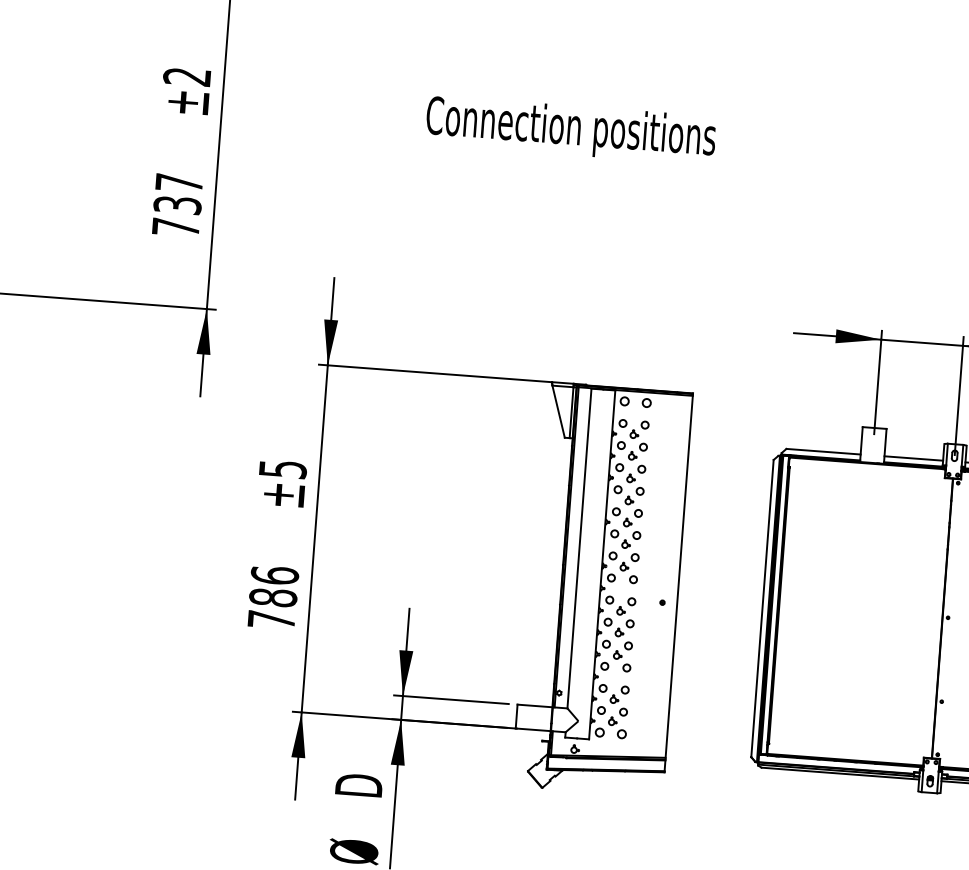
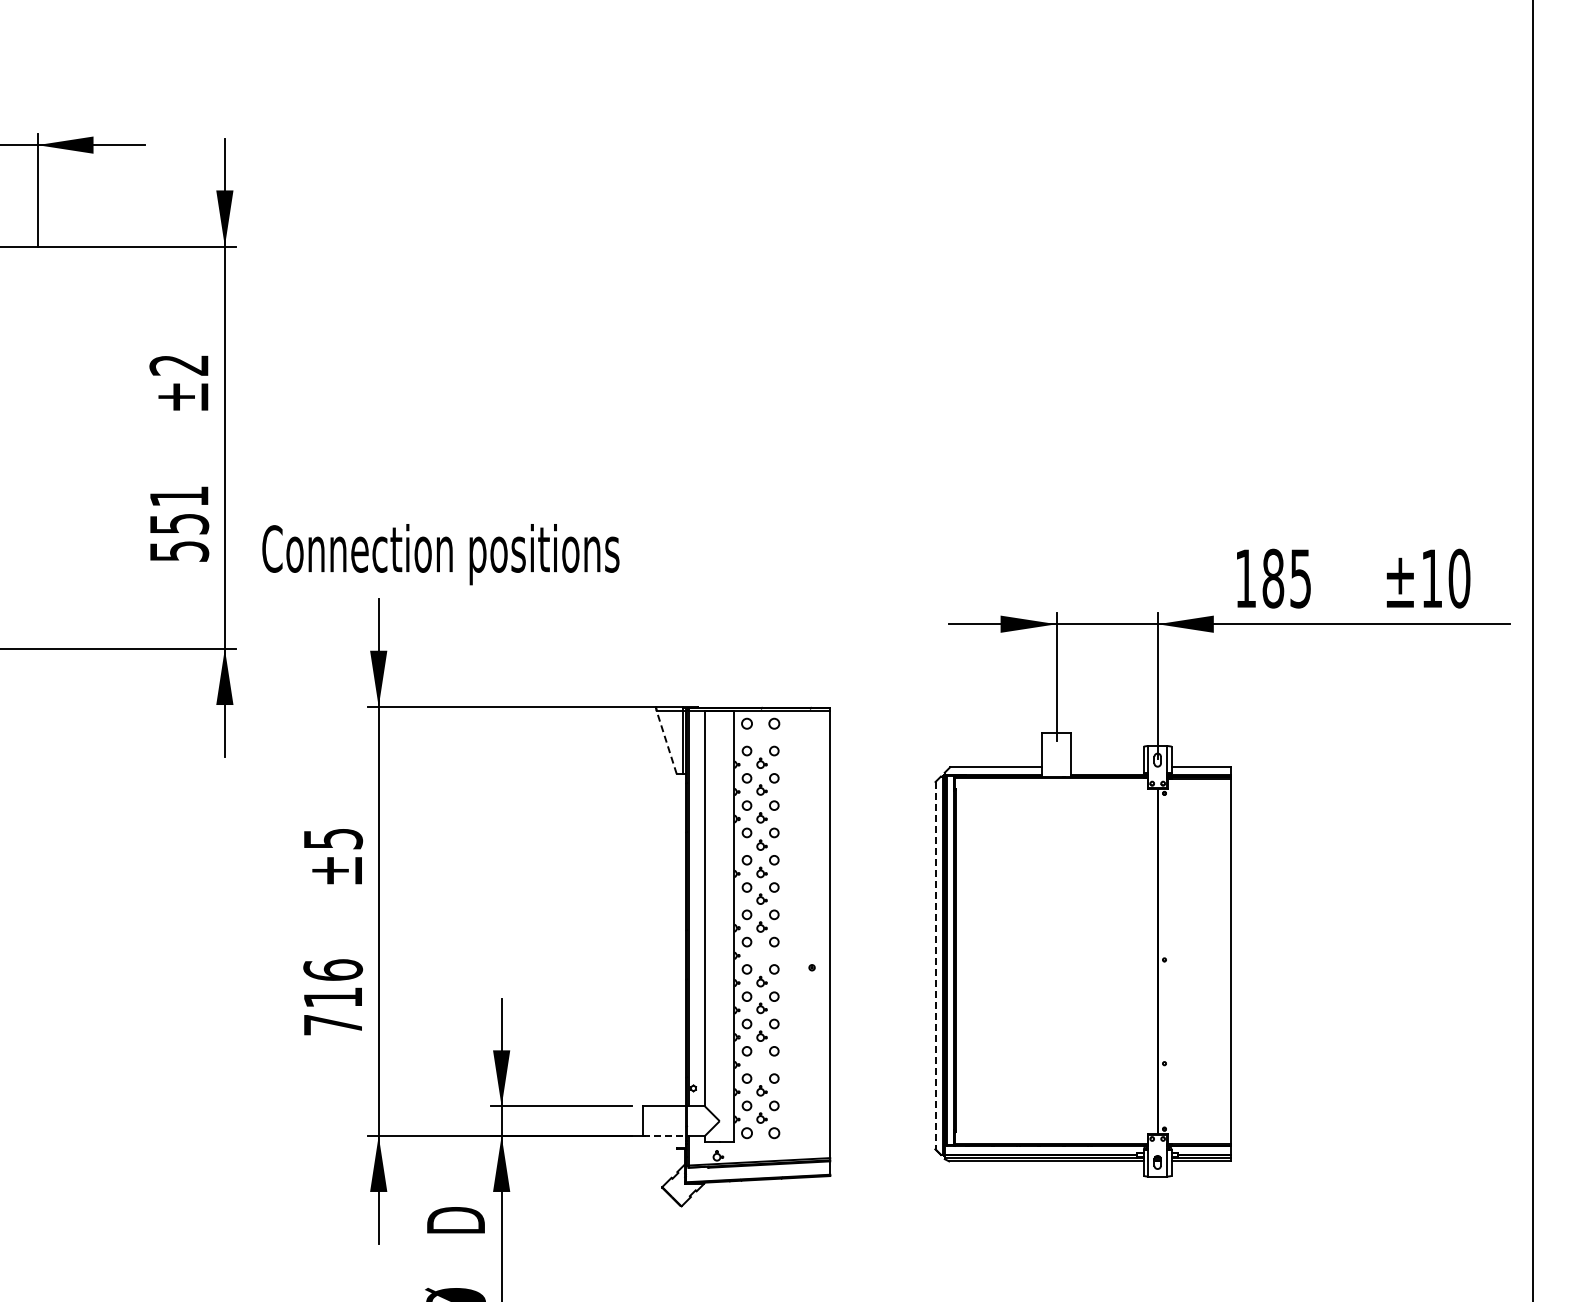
text: (570, 130) -> (440, 554), moved
text: (177, 204) -> (179, 523), 737 -> 551
line: (558, 411) -> (666, 742), solid -> dashed
line: (913, 458) -> (1107, 767), removed
text: (273, 597) -> (333, 997), 786 -> 716
line: (762, 608) -> (935, 965), solid -> dashed
line: (532, 729) -> (664, 1135), solid -> dashed

